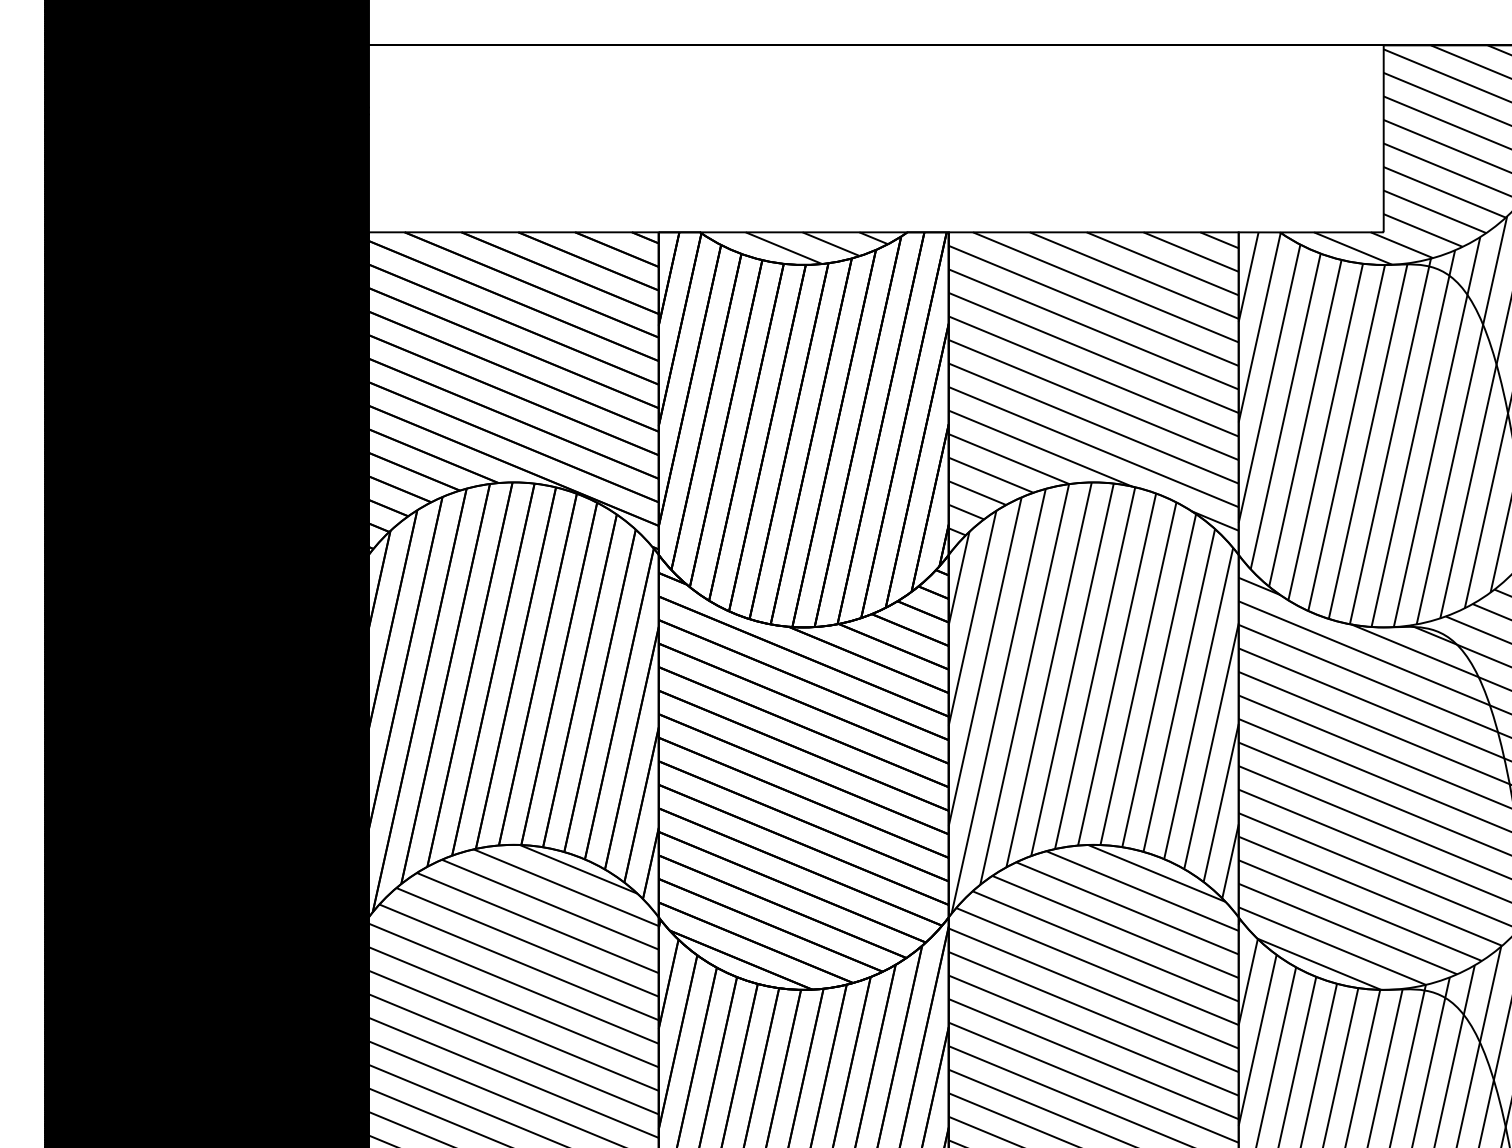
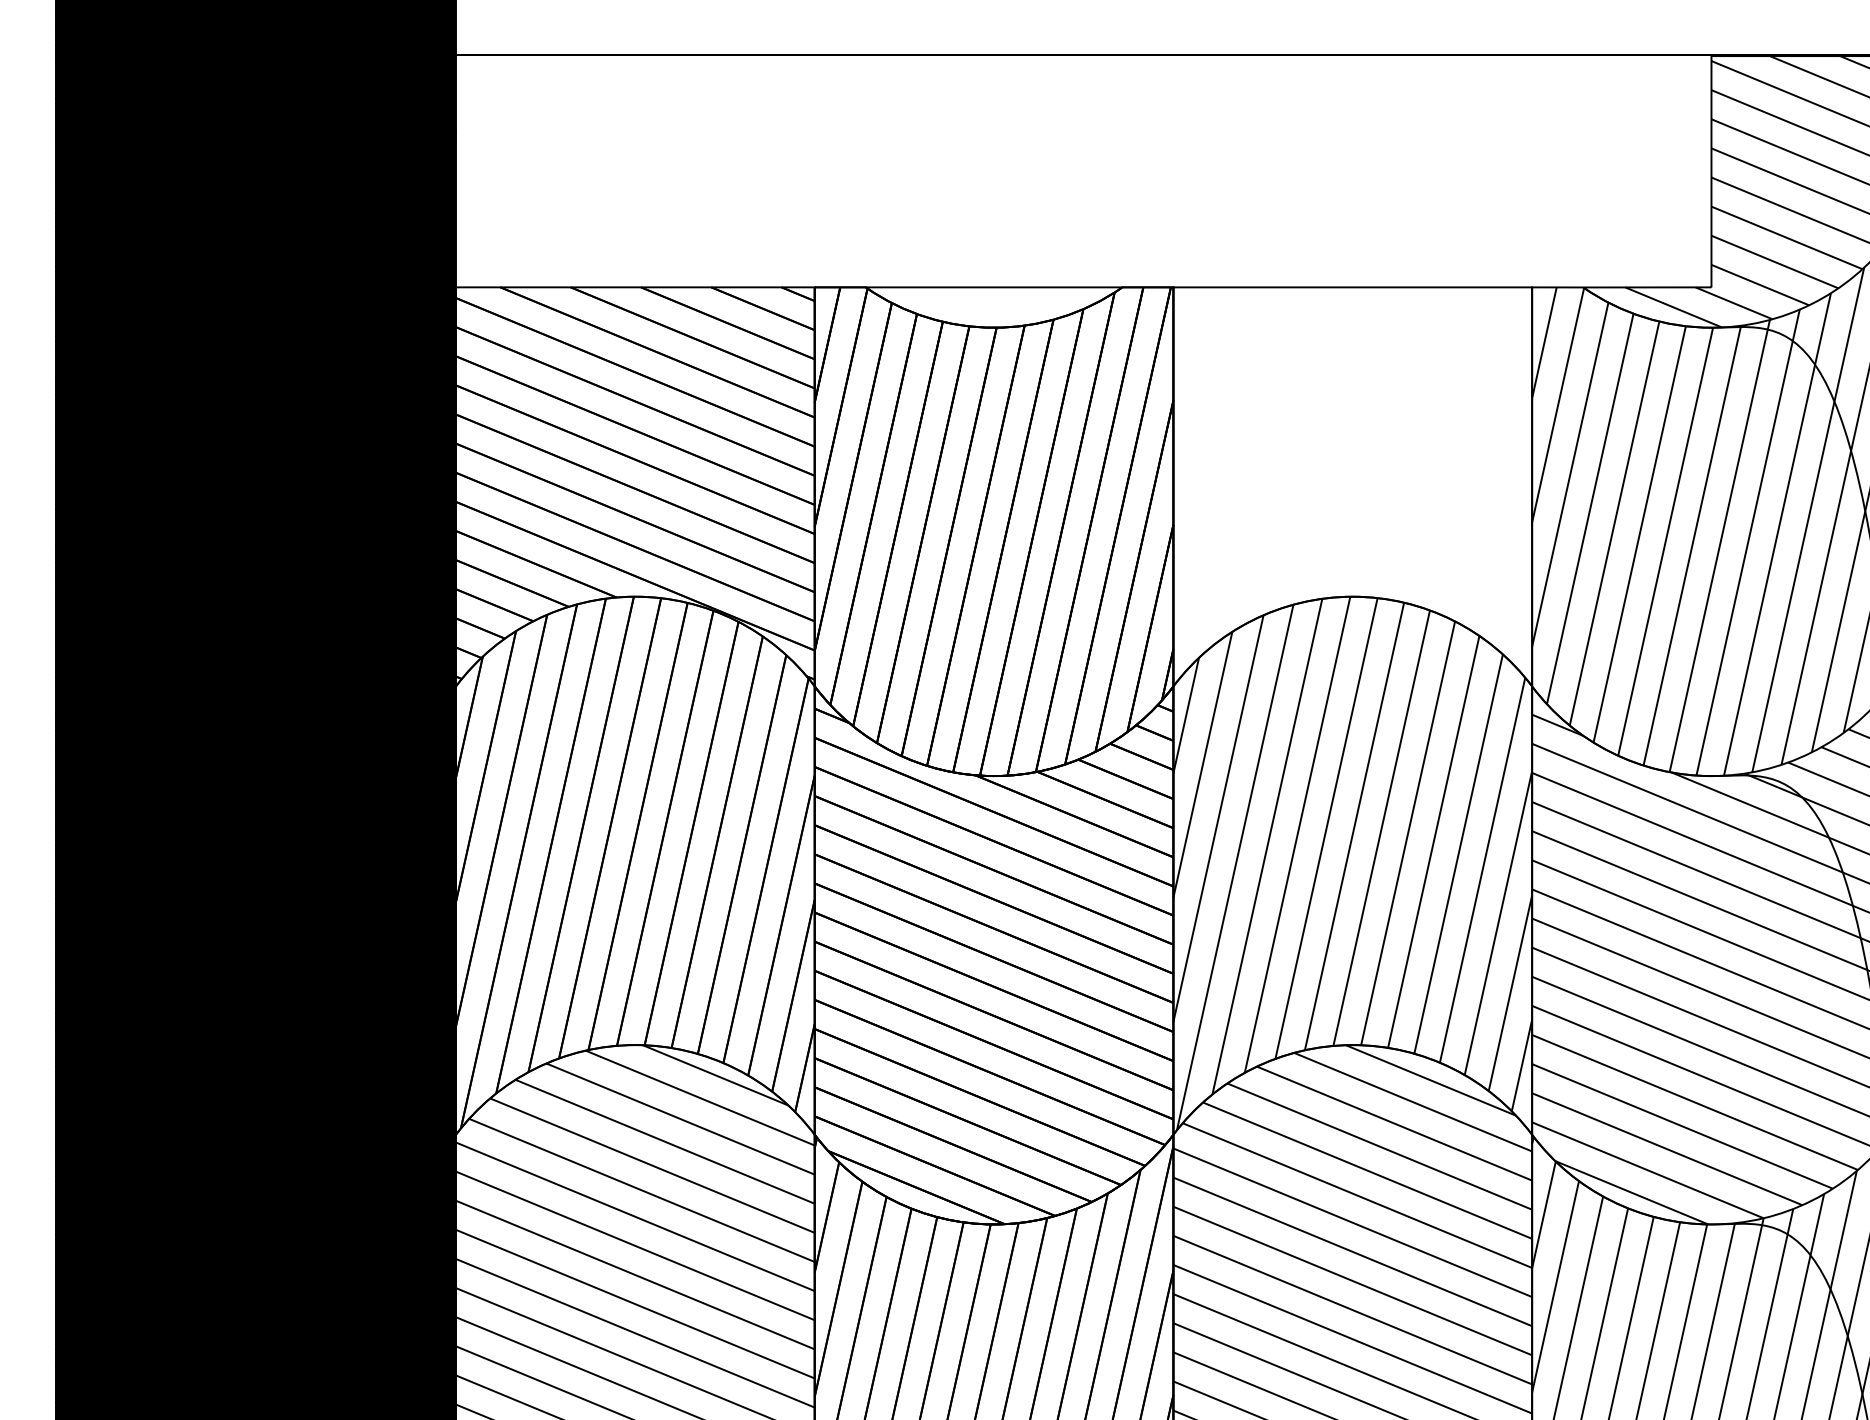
hatch: (817, 247) -> (1010, 306), removed
hatch: (1093, 393) -> (1352, 486), removed

